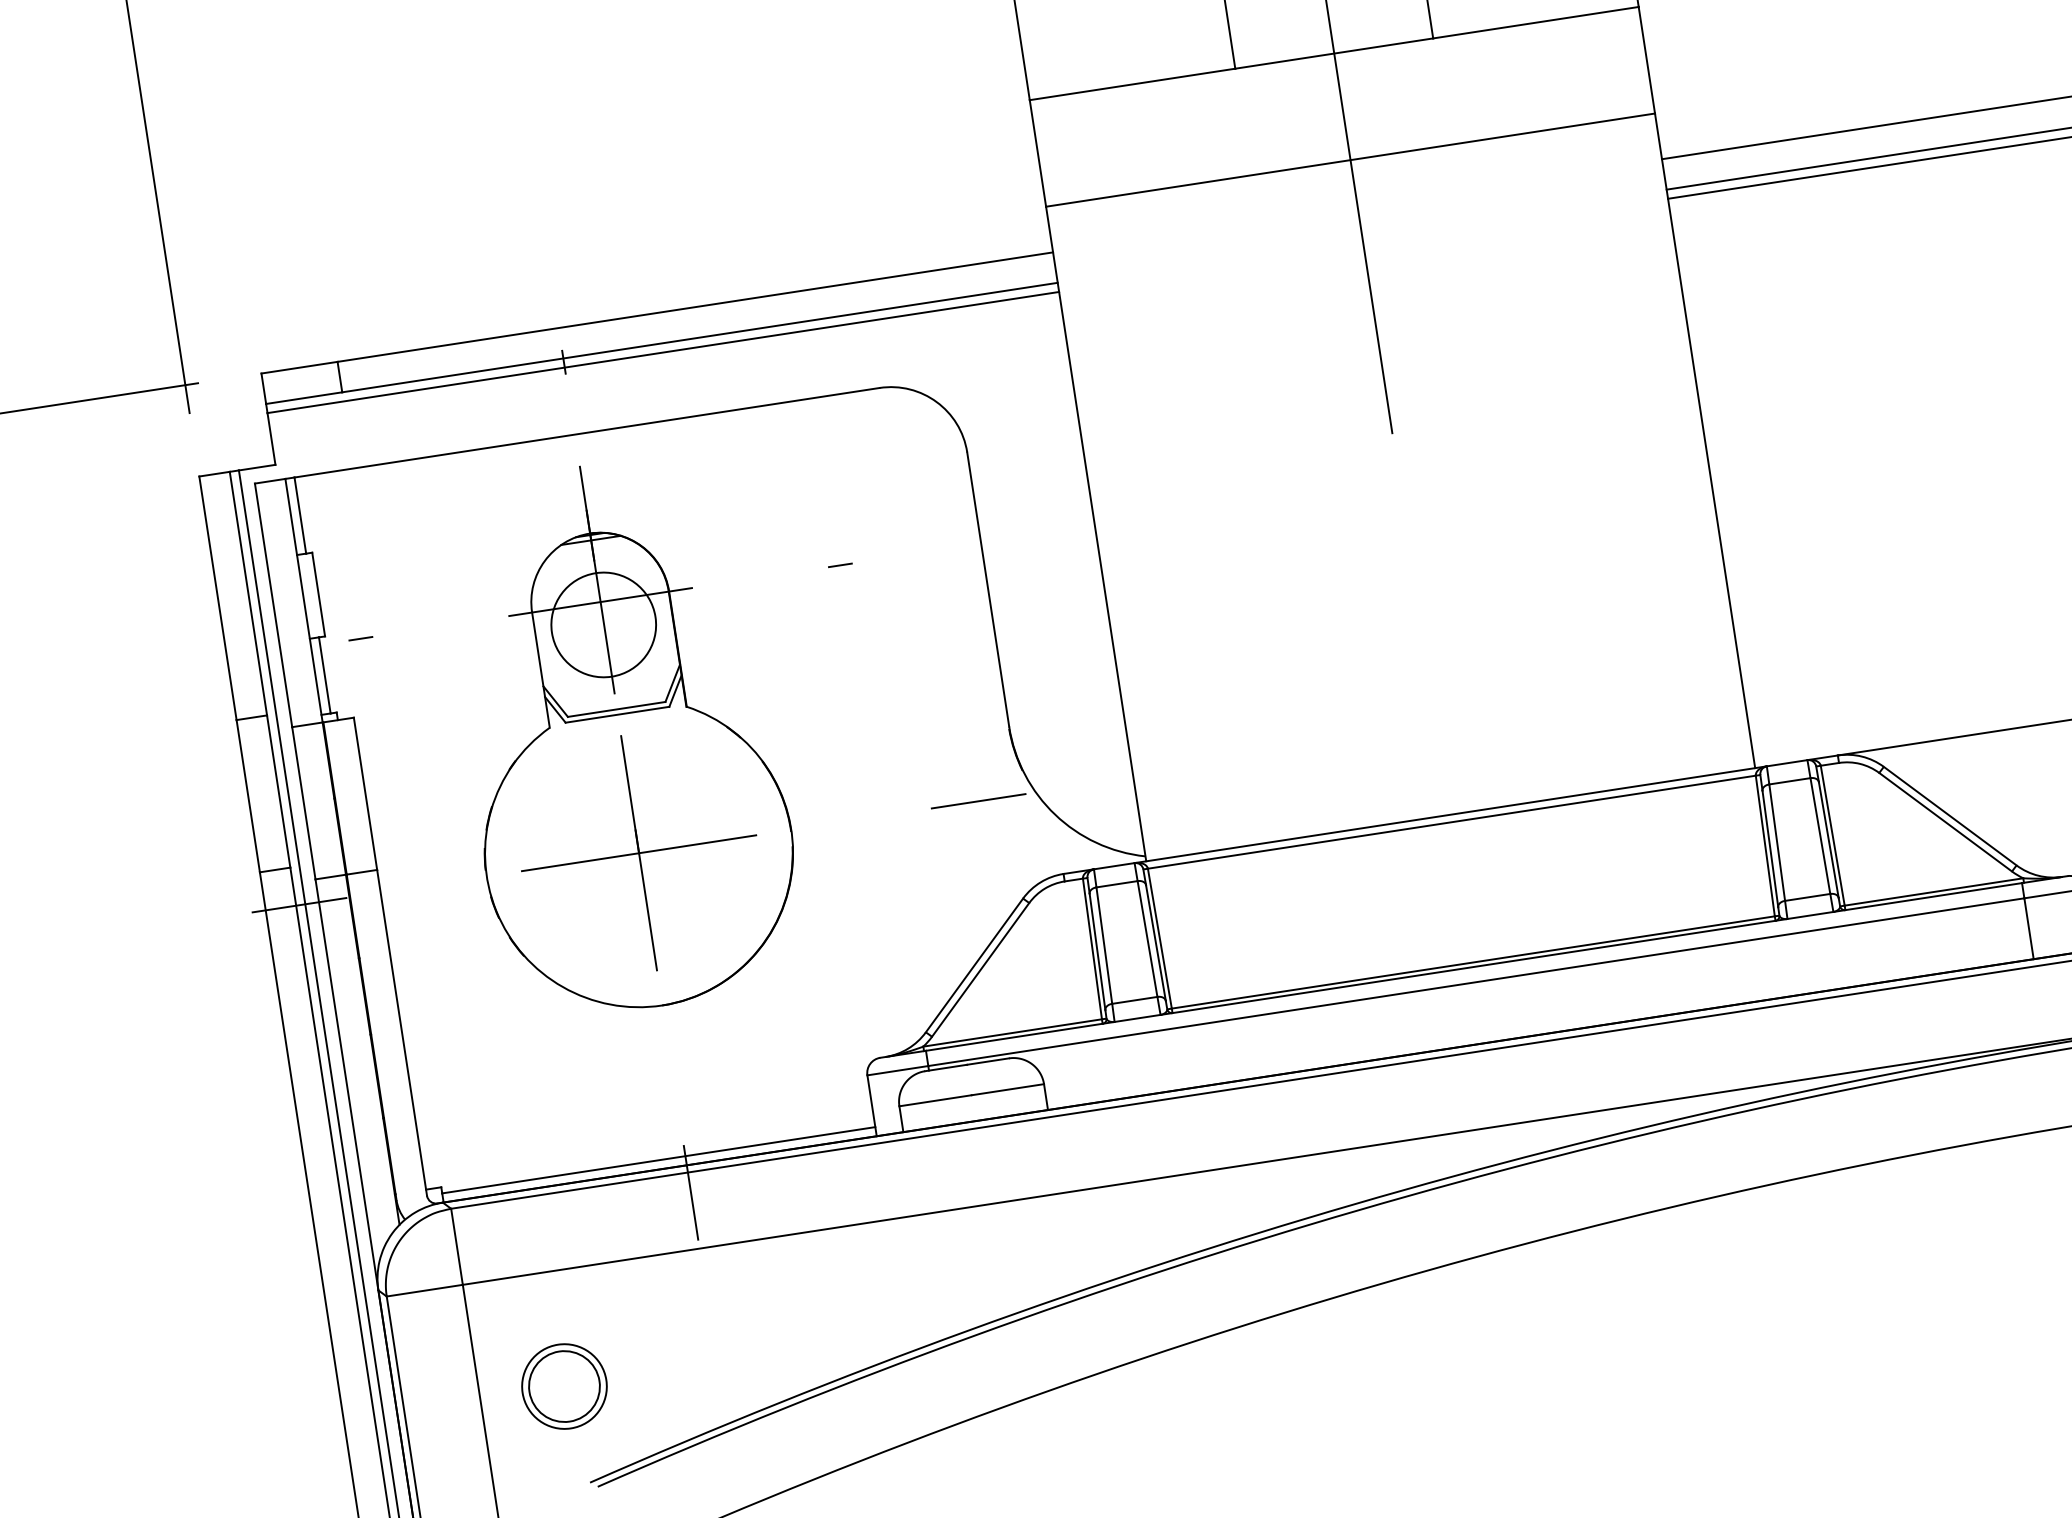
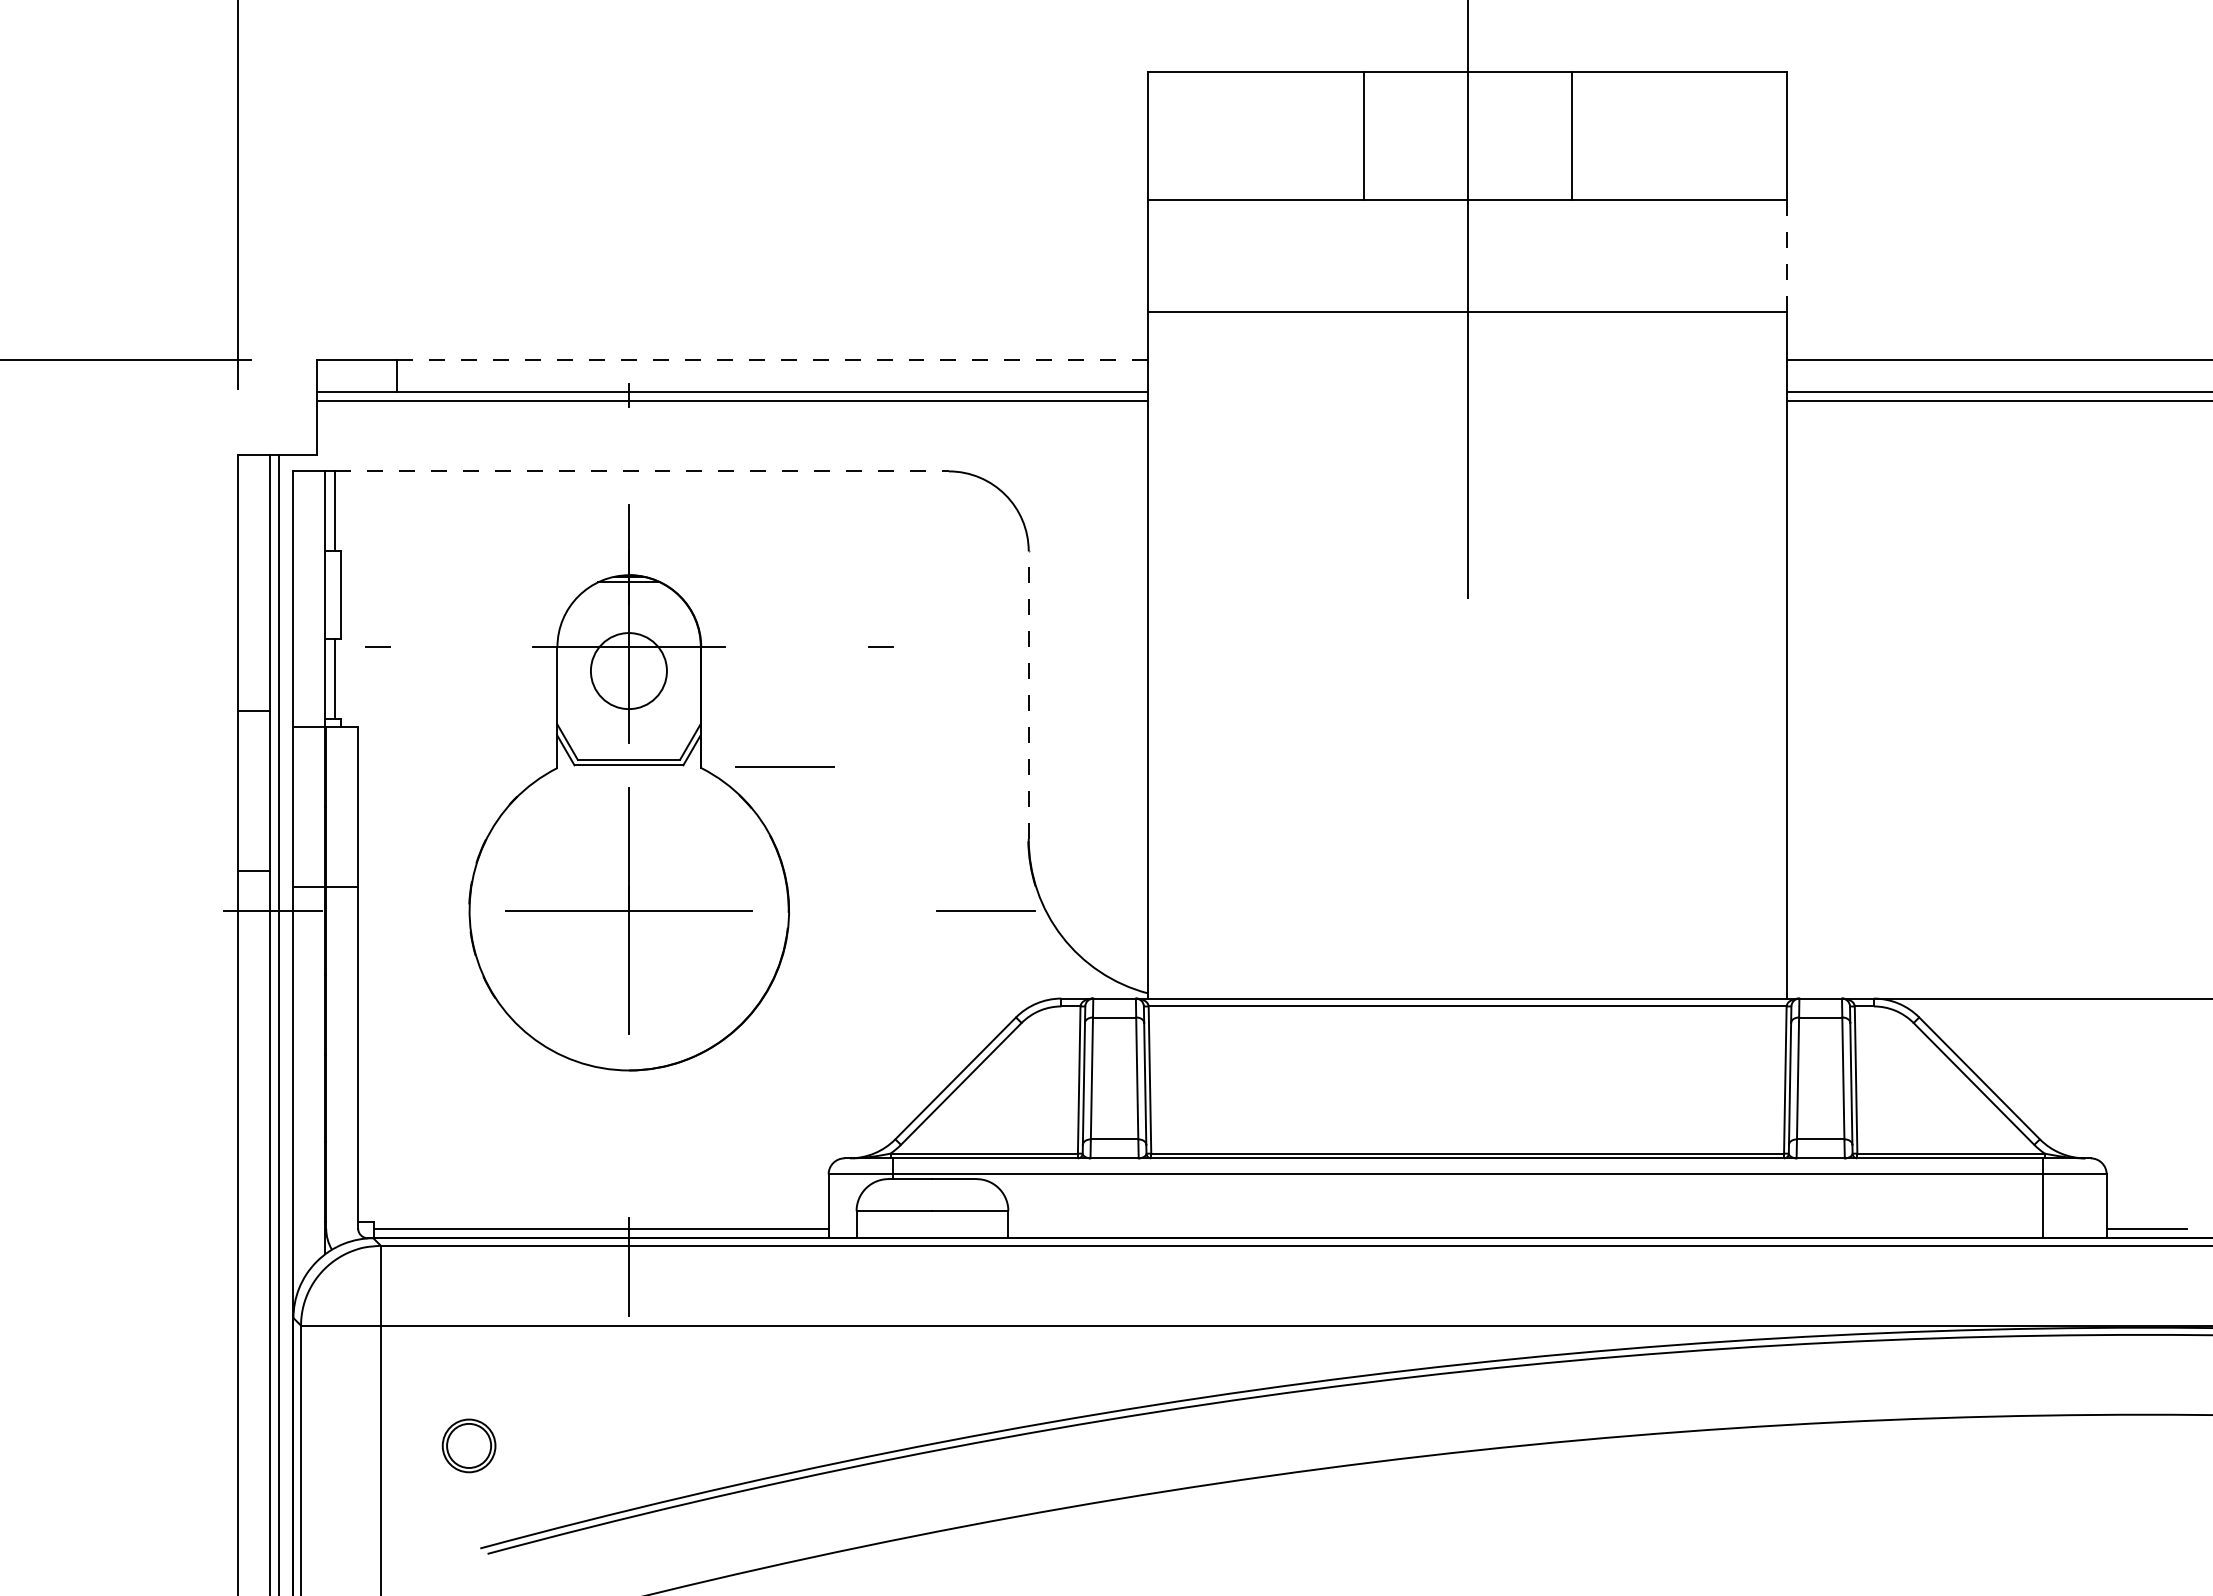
line: (1647, 59) -> (1787, 255), solid -> dashed
line: (695, 307) -> (772, 359), solid -> dashed
line: (586, 432) -> (641, 471), solid -> dashed
line: (988, 589) -> (1028, 695), solid -> dashed
circle: (603, 624) -> (628, 670), size x0.7
line: (765, 693) -> (784, 766), added
part: (563, 1386) -> (468, 1445), size x0.6

